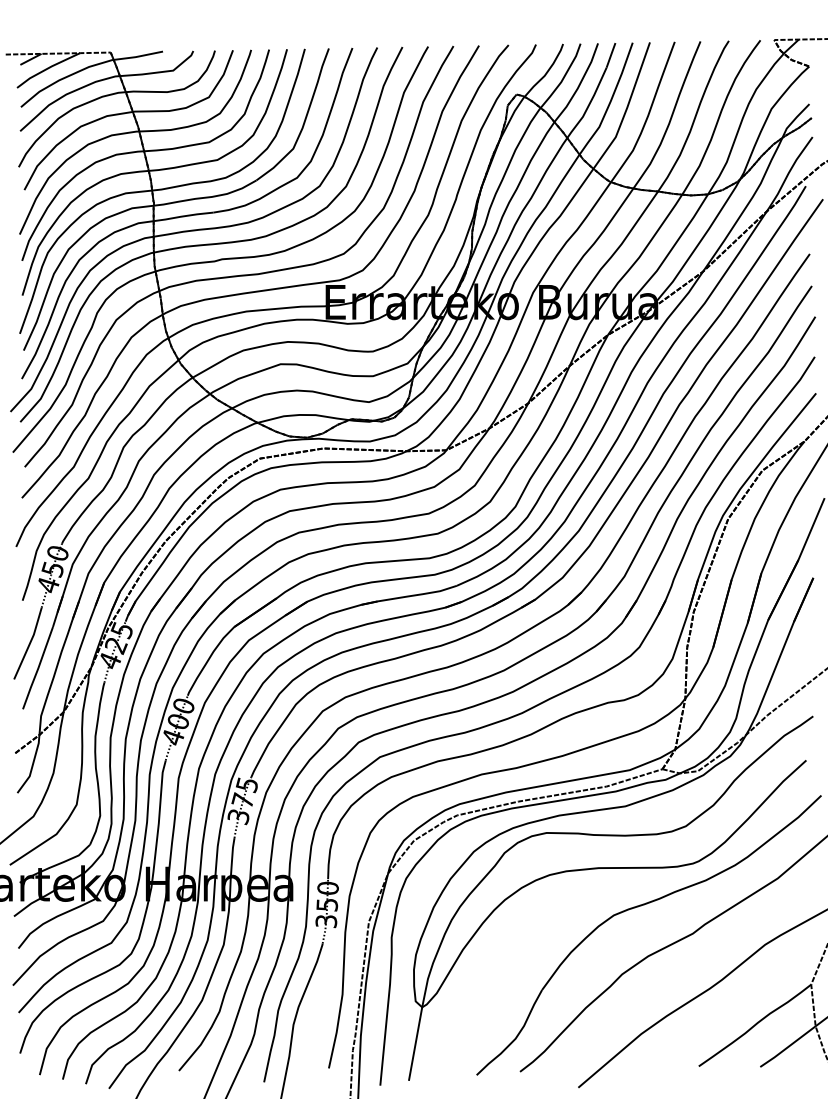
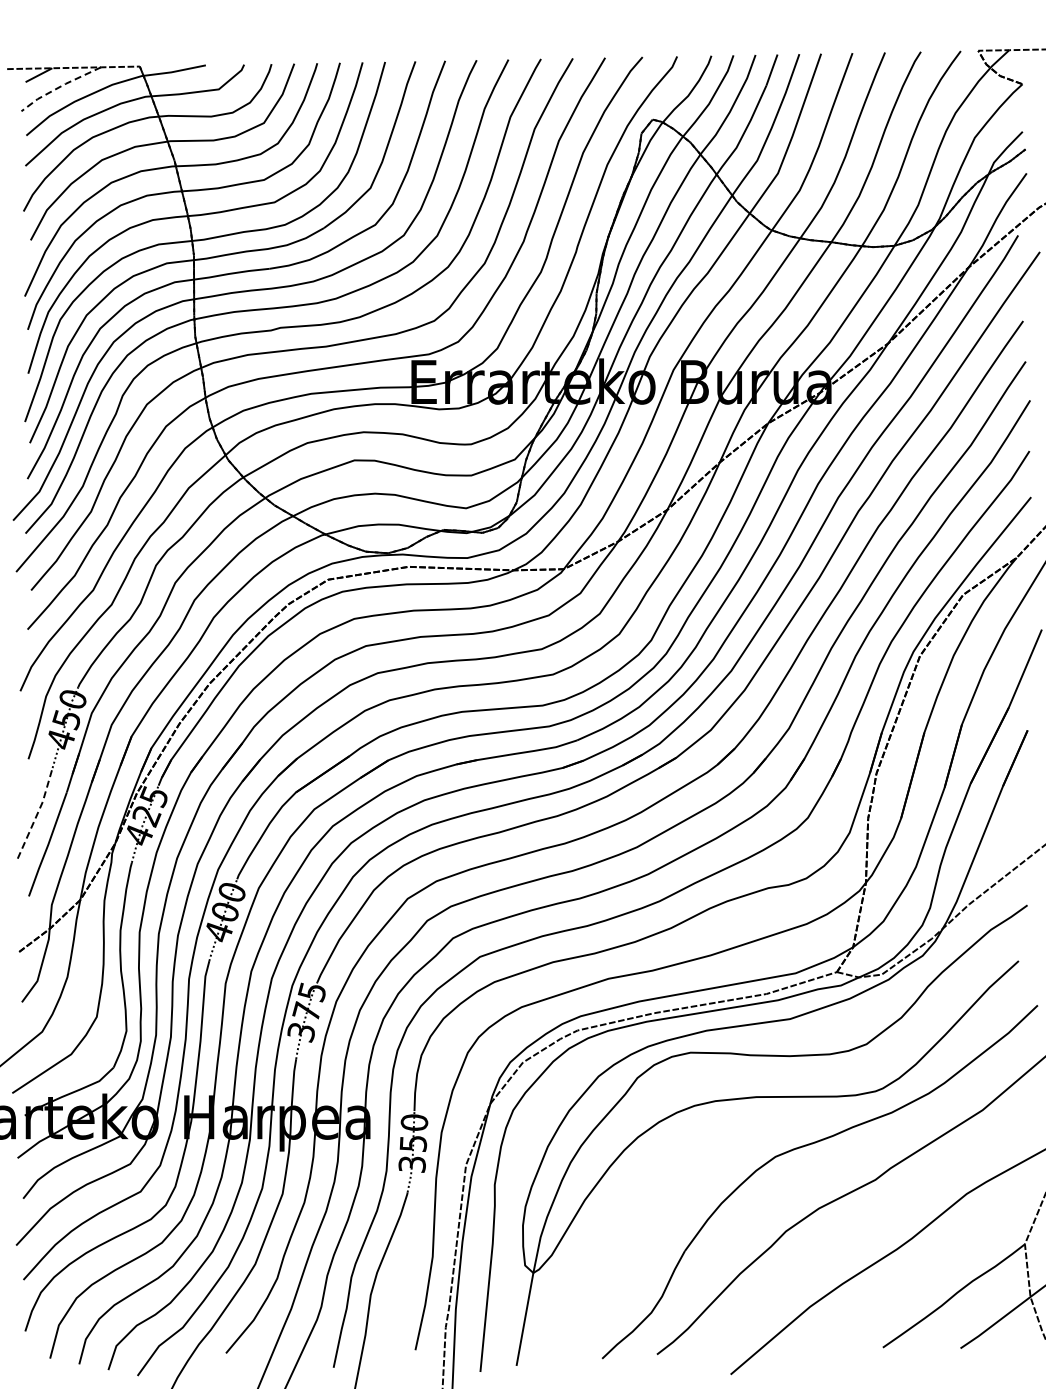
line: (47, 69) -> (59, 87), solid -> dashed
line: (29, 643) -> (37, 813), solid -> dashed

